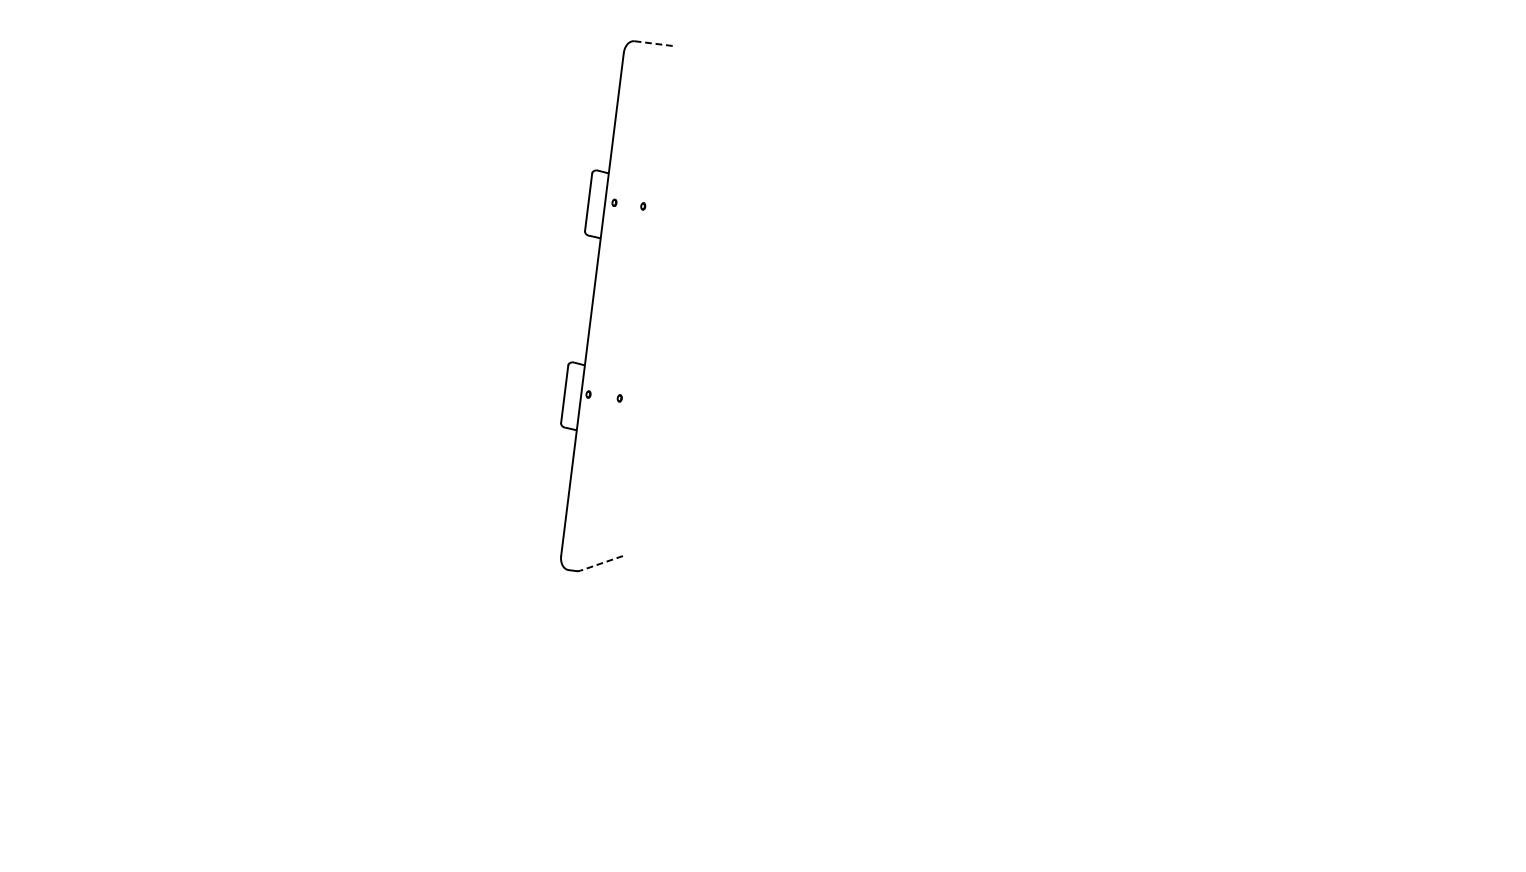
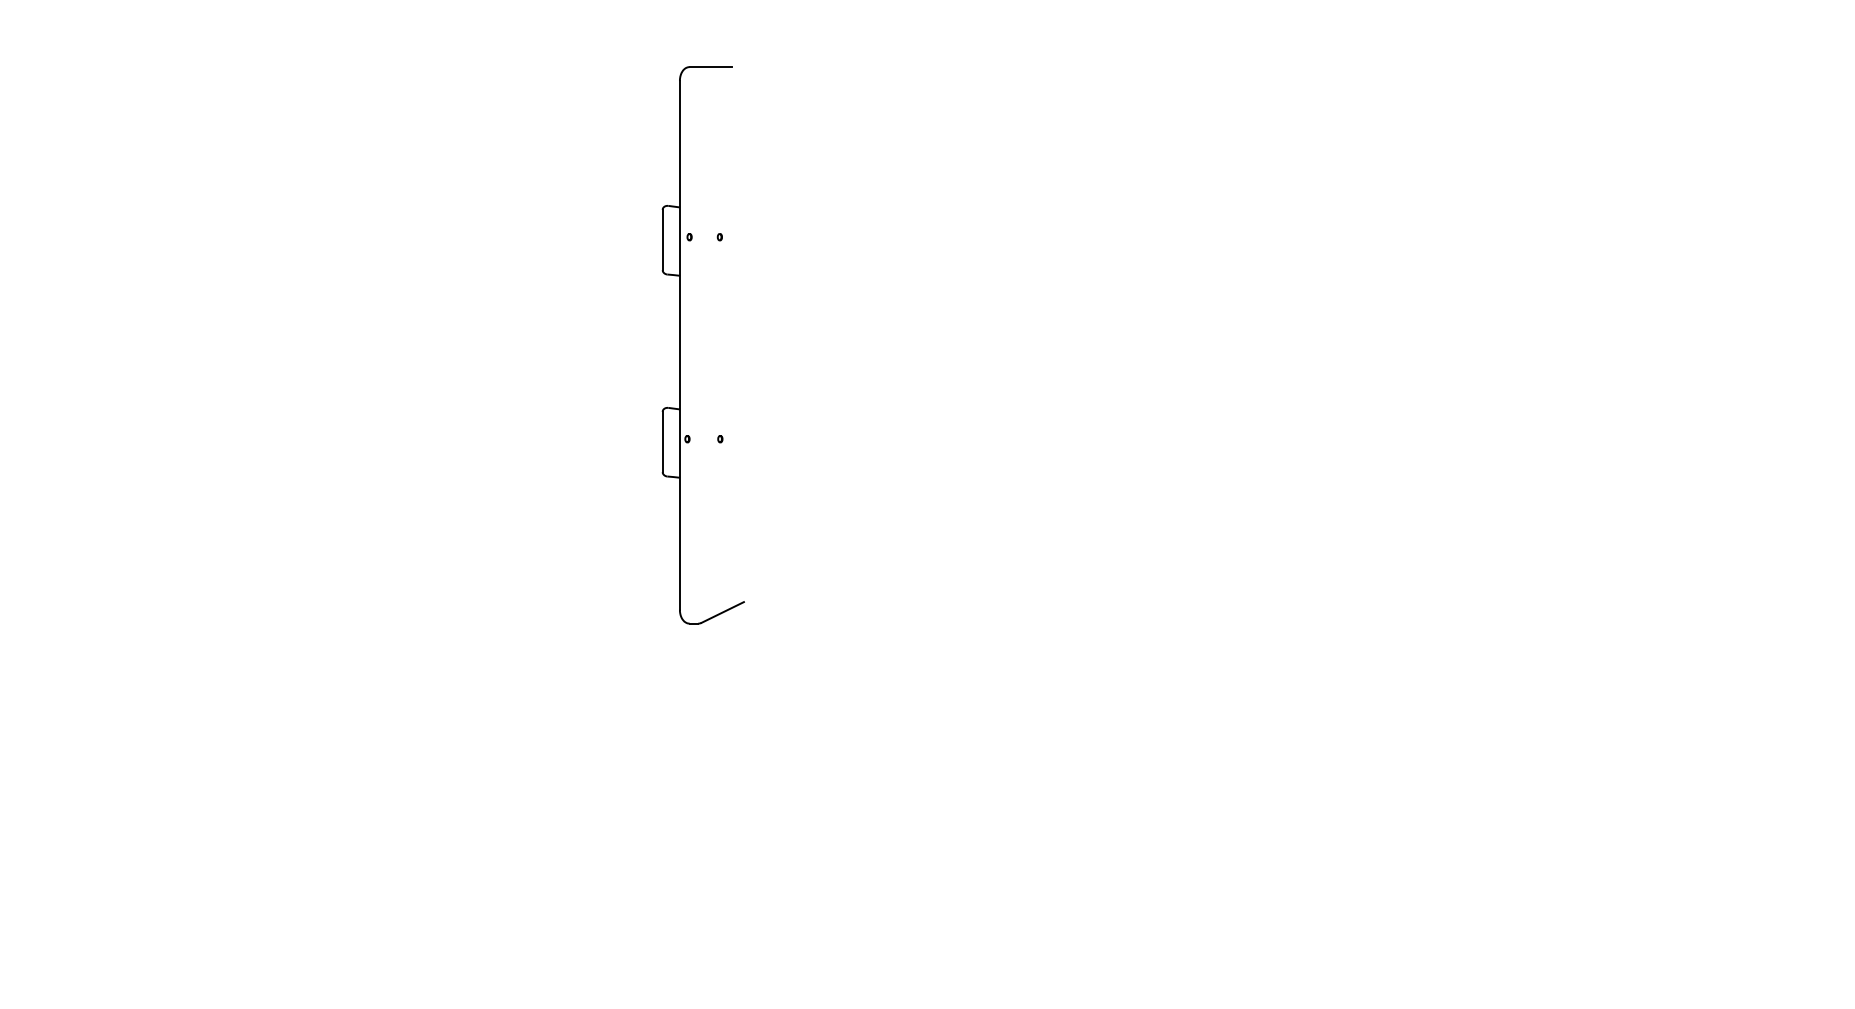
line: (655, 44) -> (711, 67), dashed -> solid
line: (601, 563) -> (722, 612), dashed -> solid

